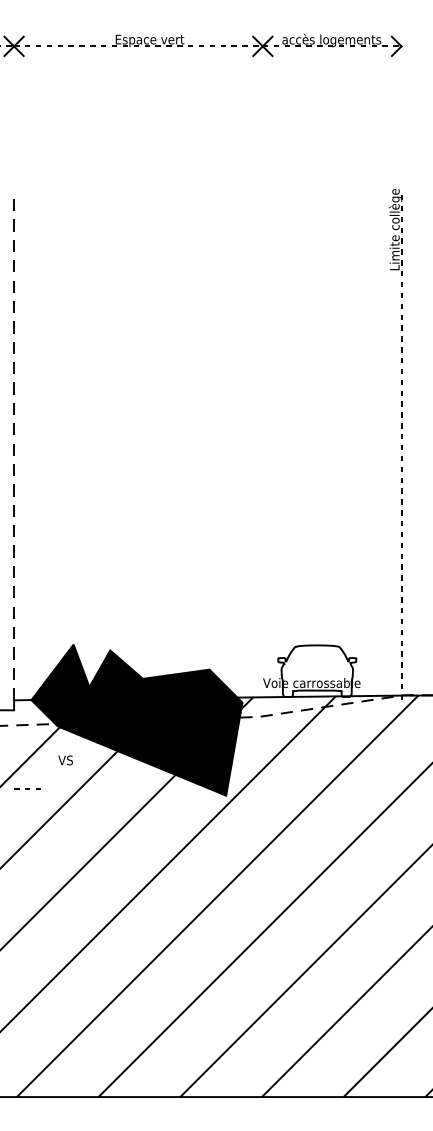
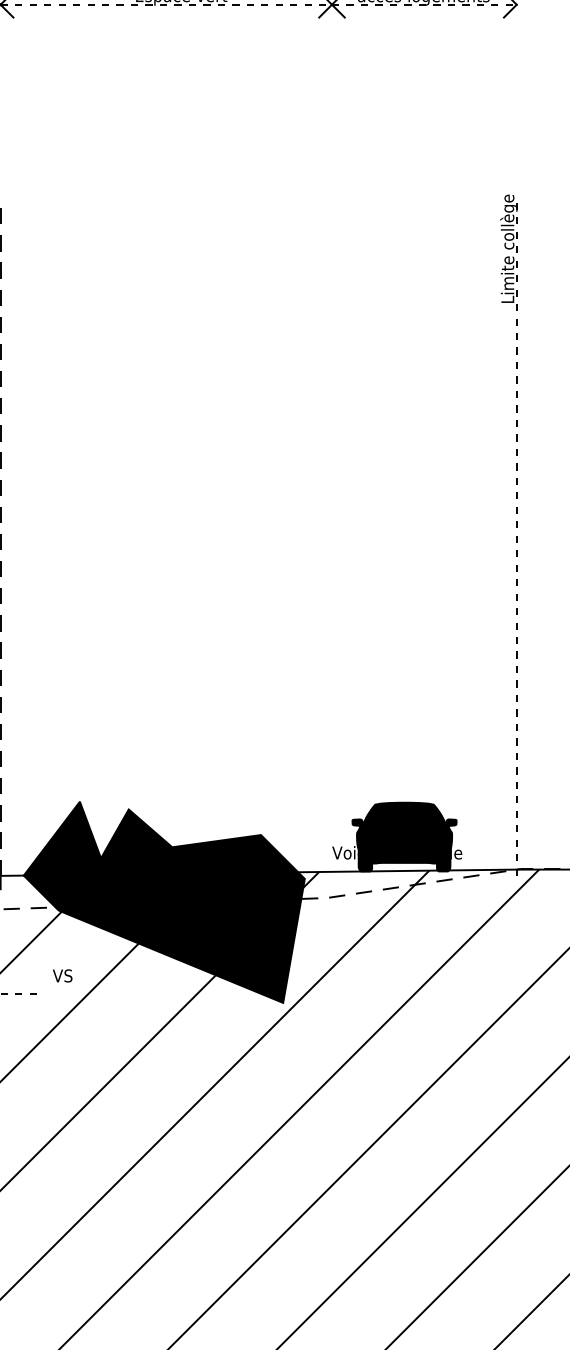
fill: (317, 670) -> (404, 836), added
text: (65, 760) -> (62, 976), moved

